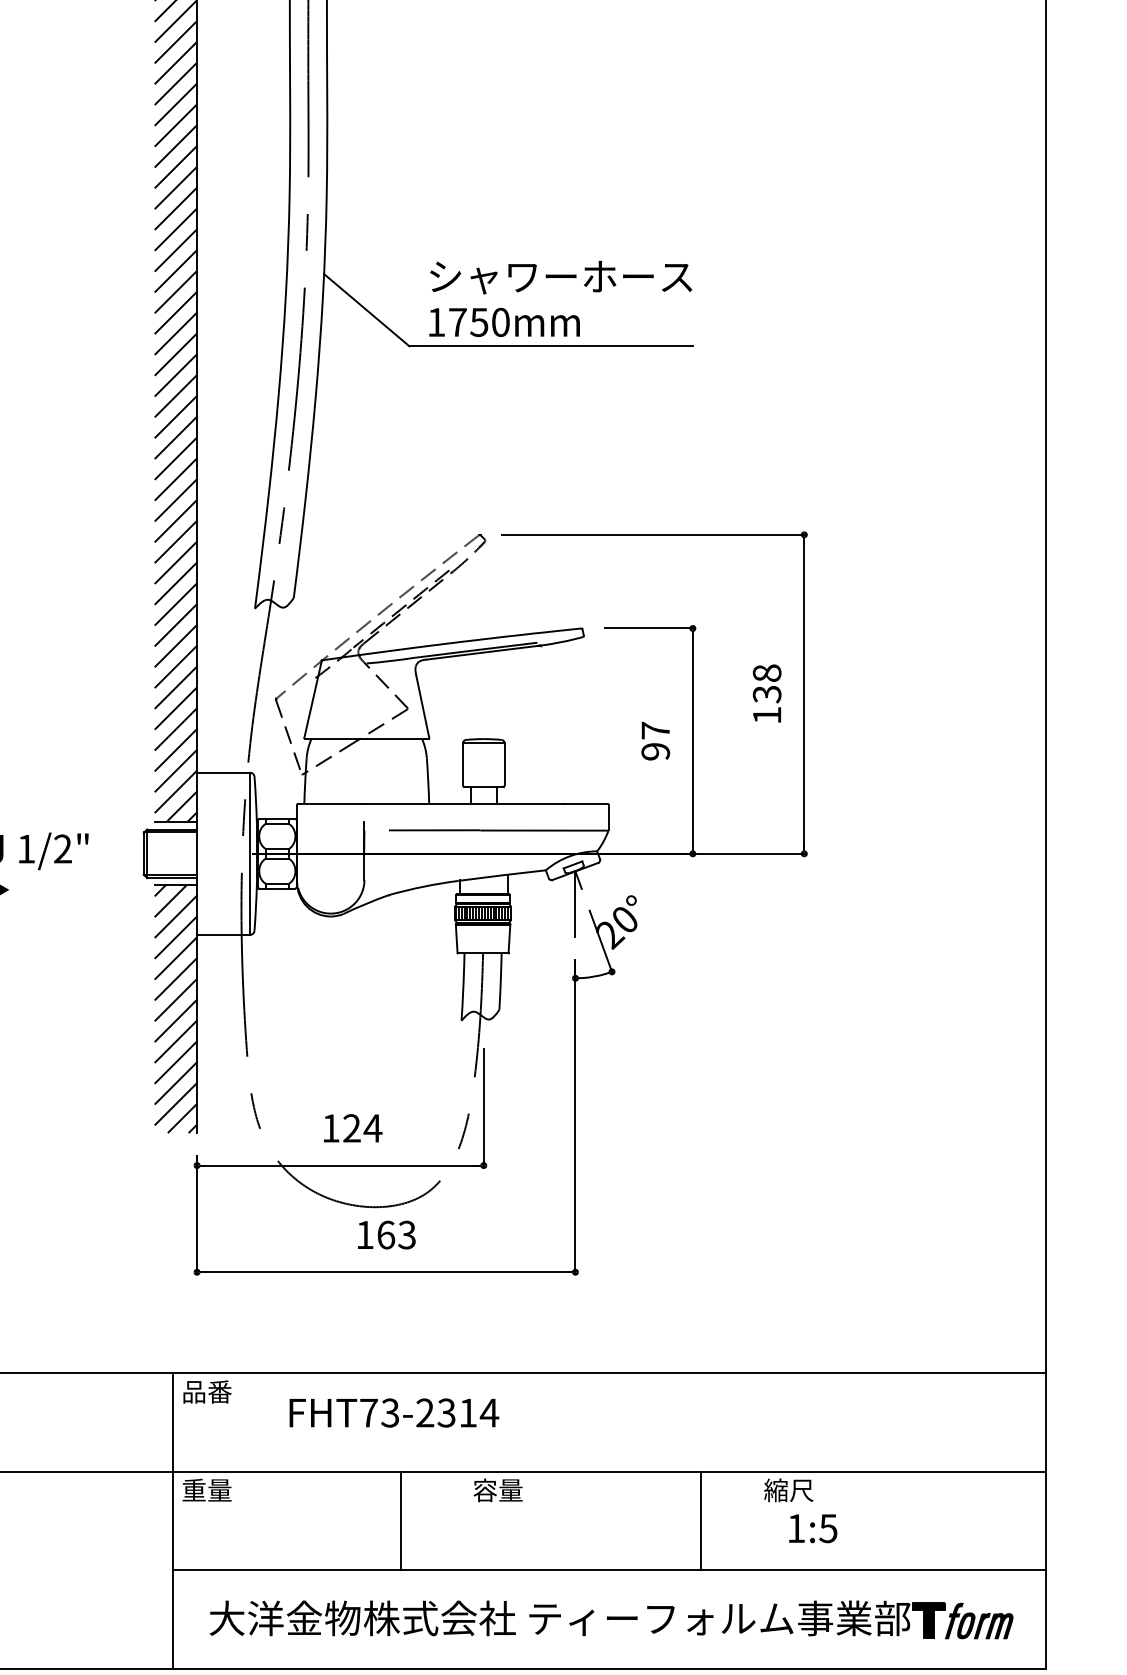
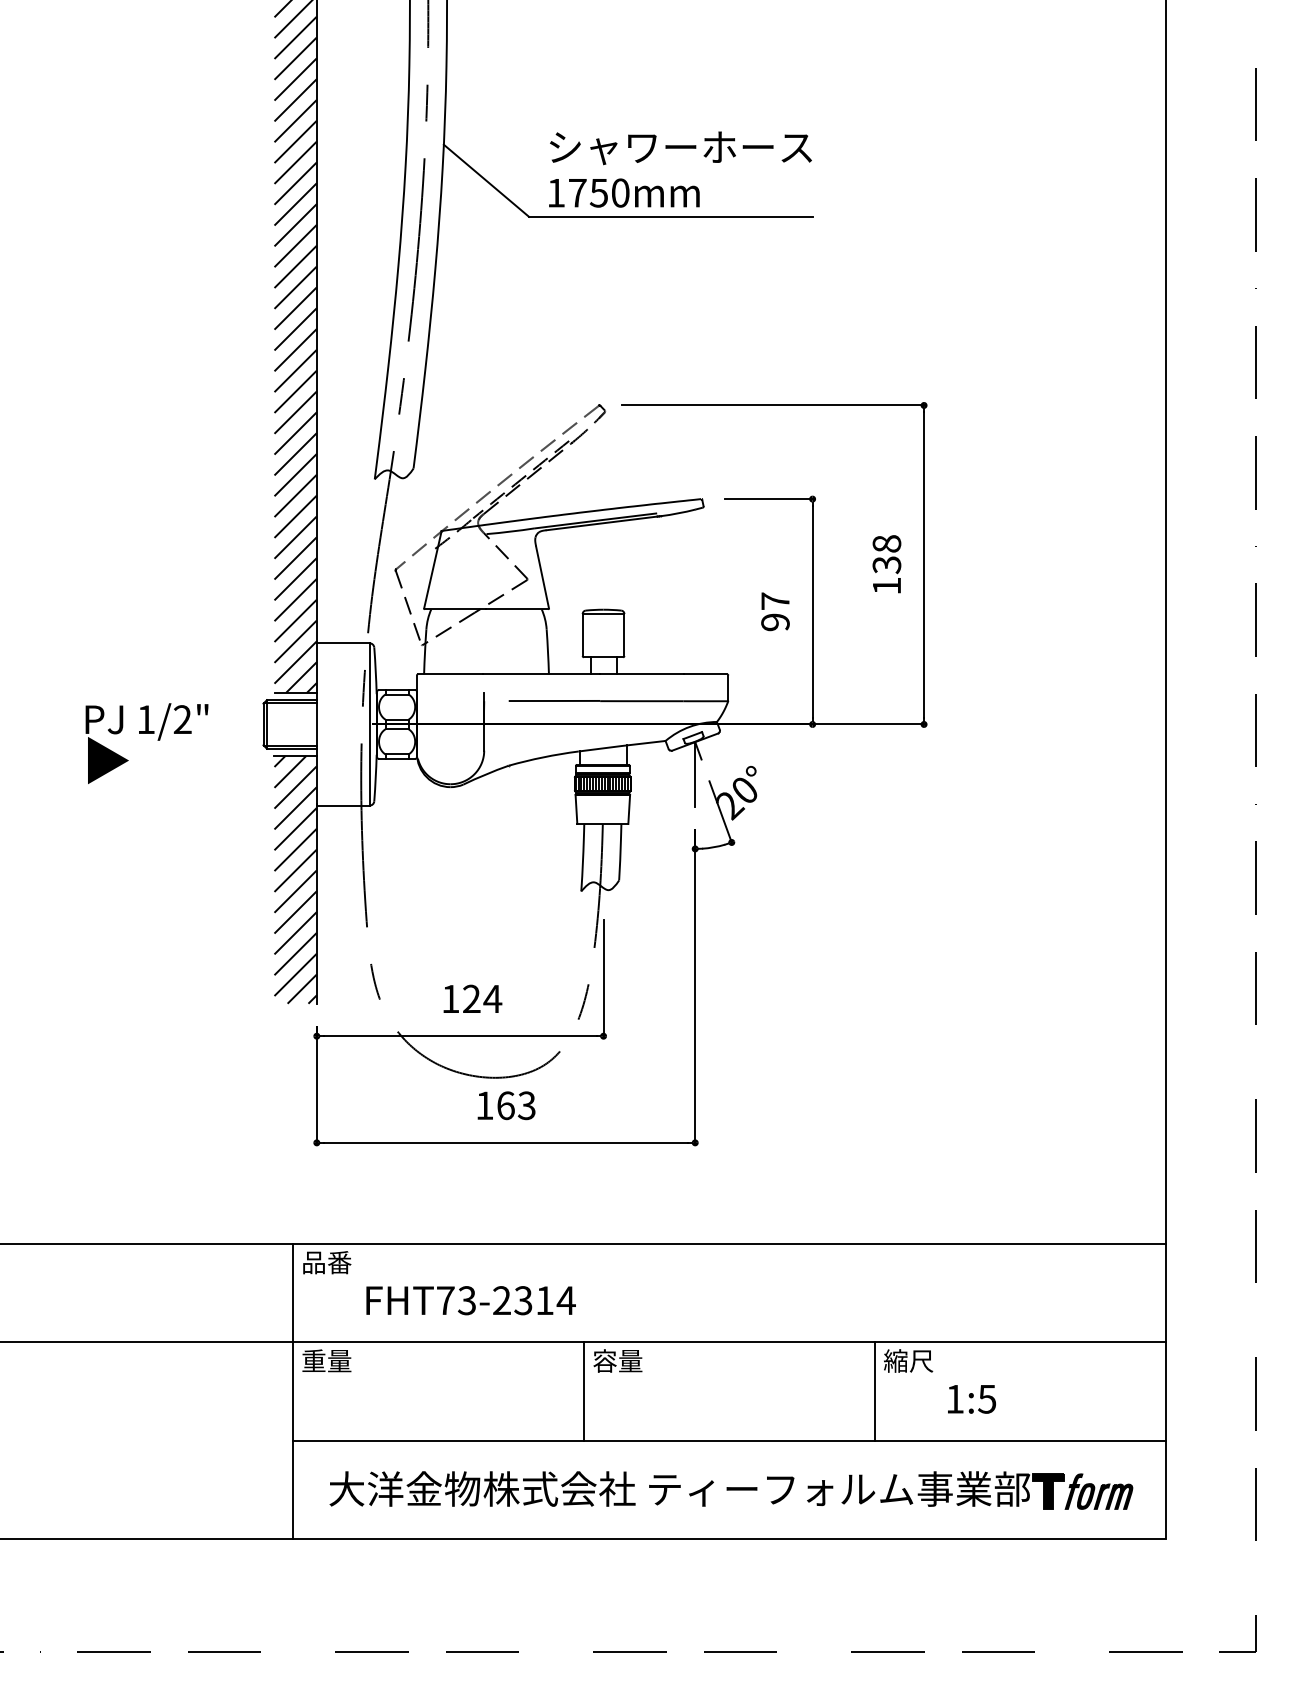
text: (393, 1412) -> (470, 1300), moved
line: (400, 1520) -> (583, 1391), moved
line: (700, 1520) -> (874, 1391), moved
text: (812, 1528) -> (971, 1399), moved

